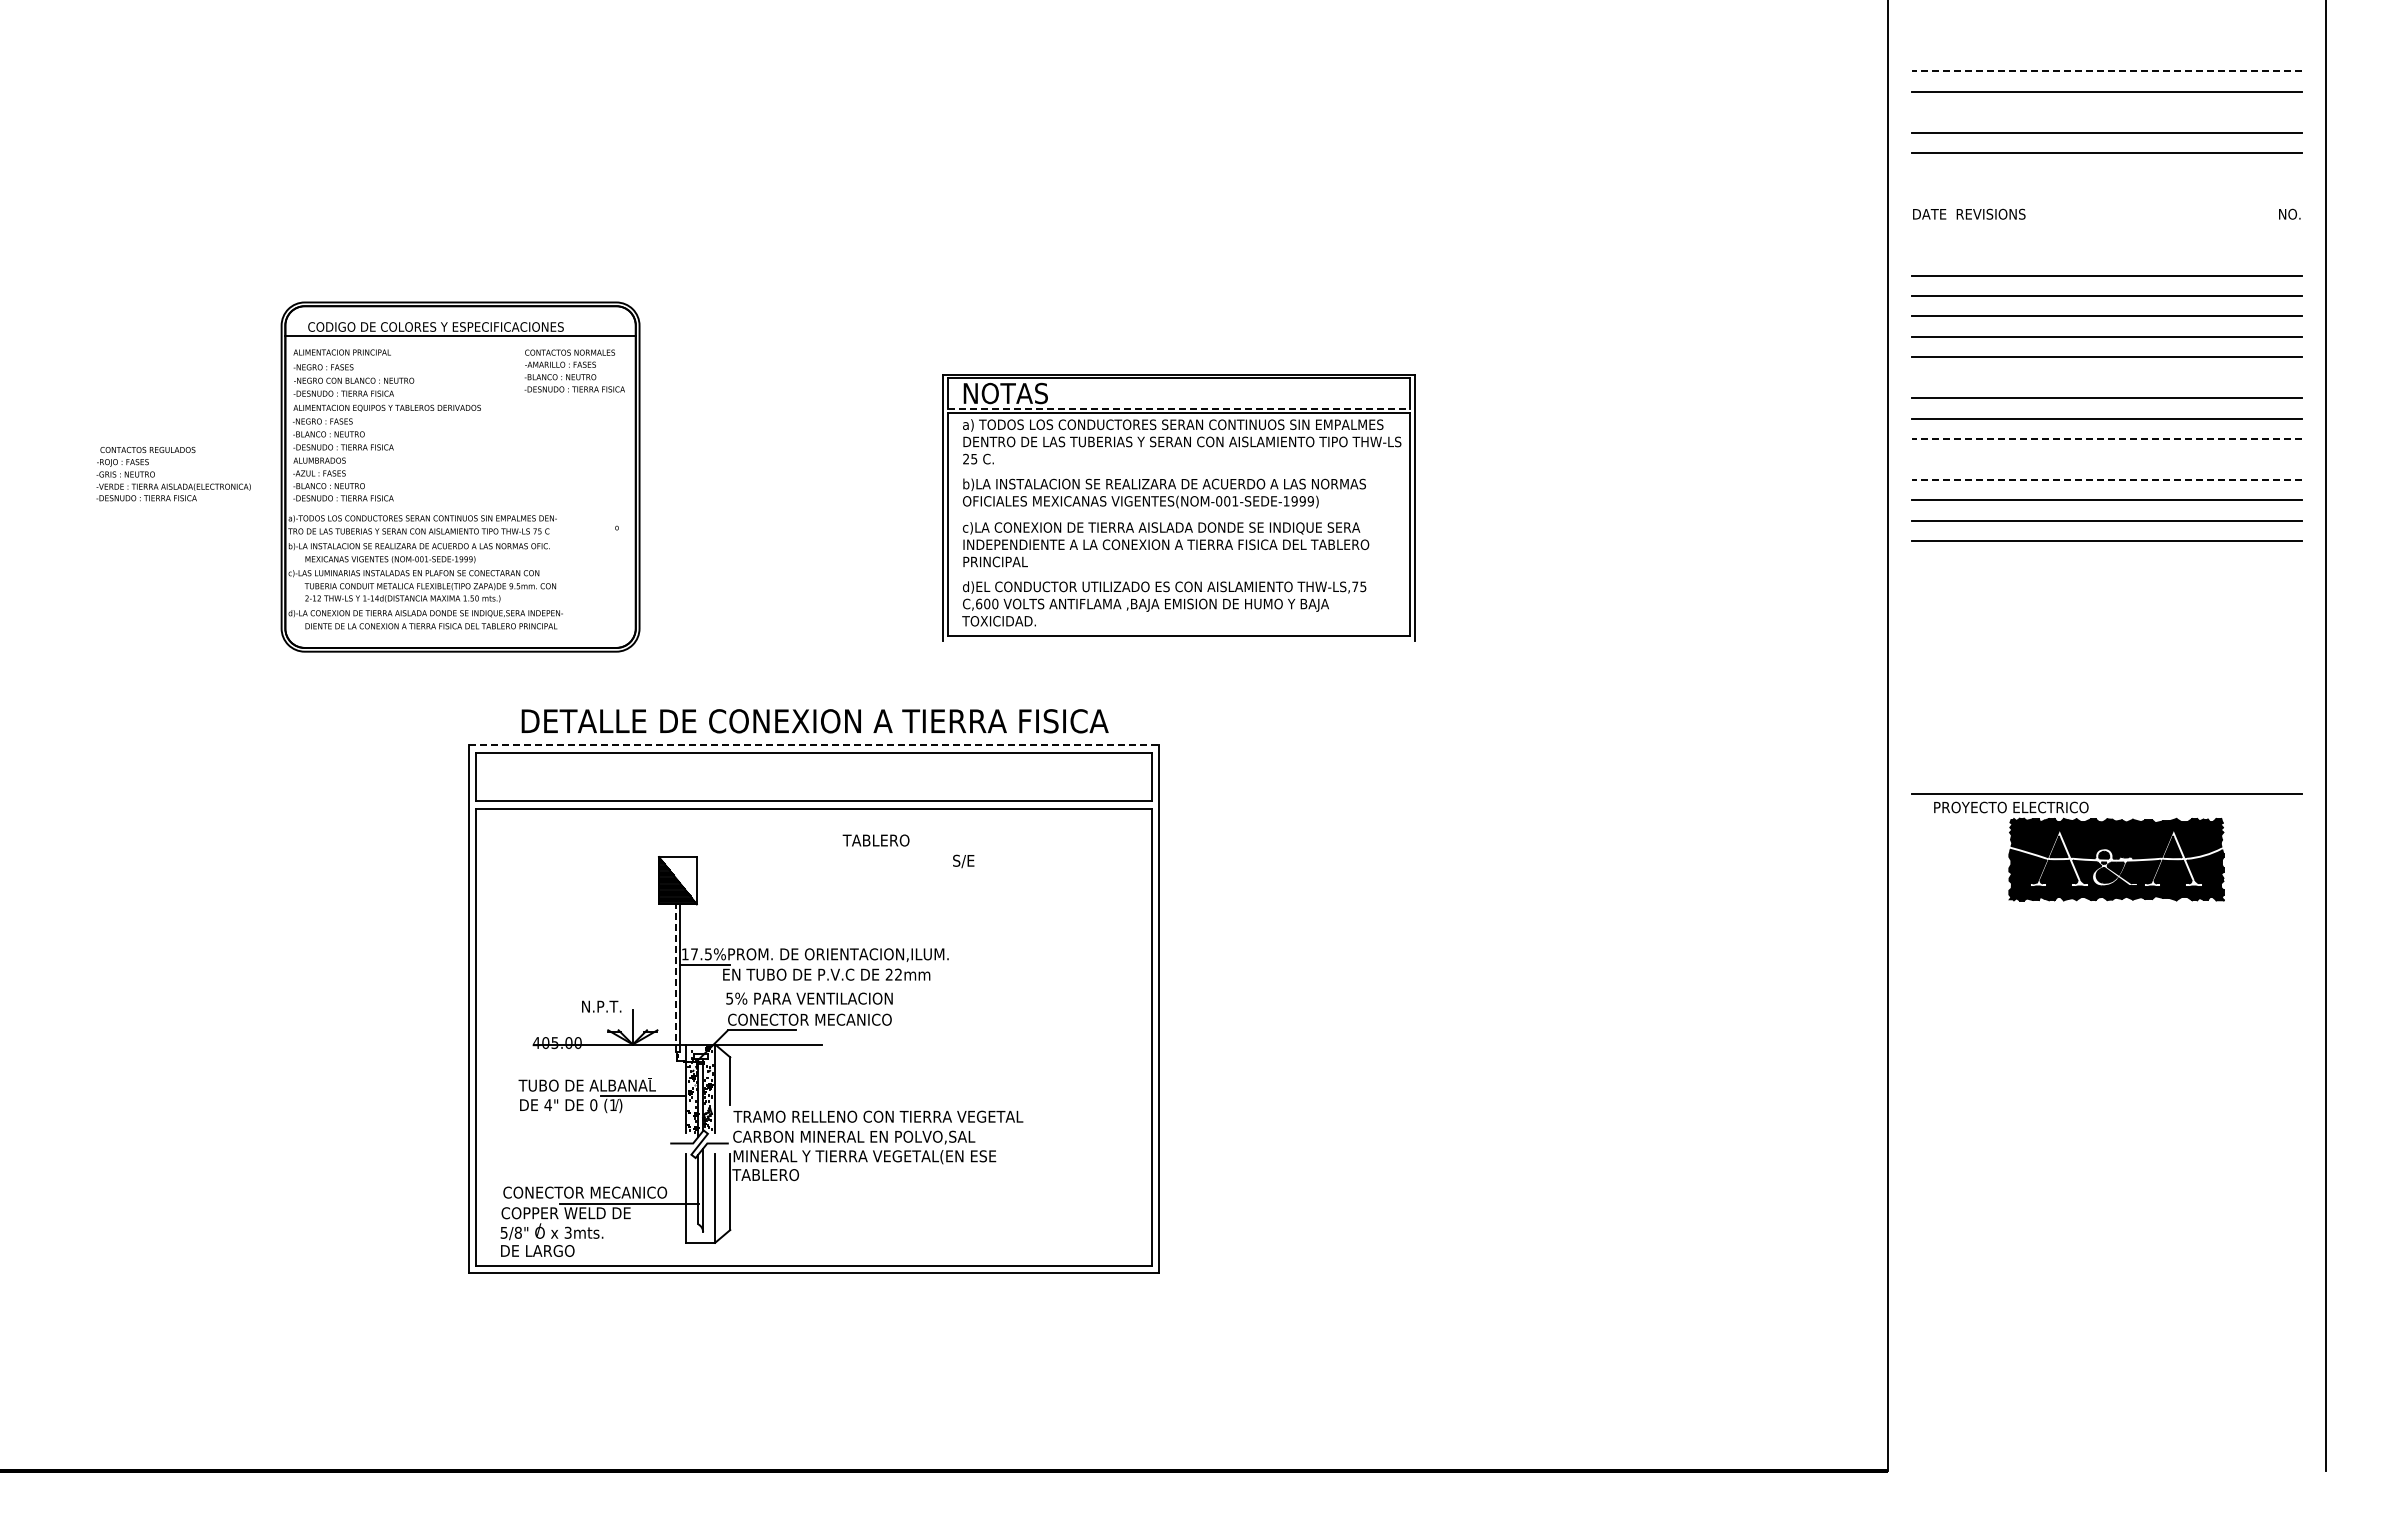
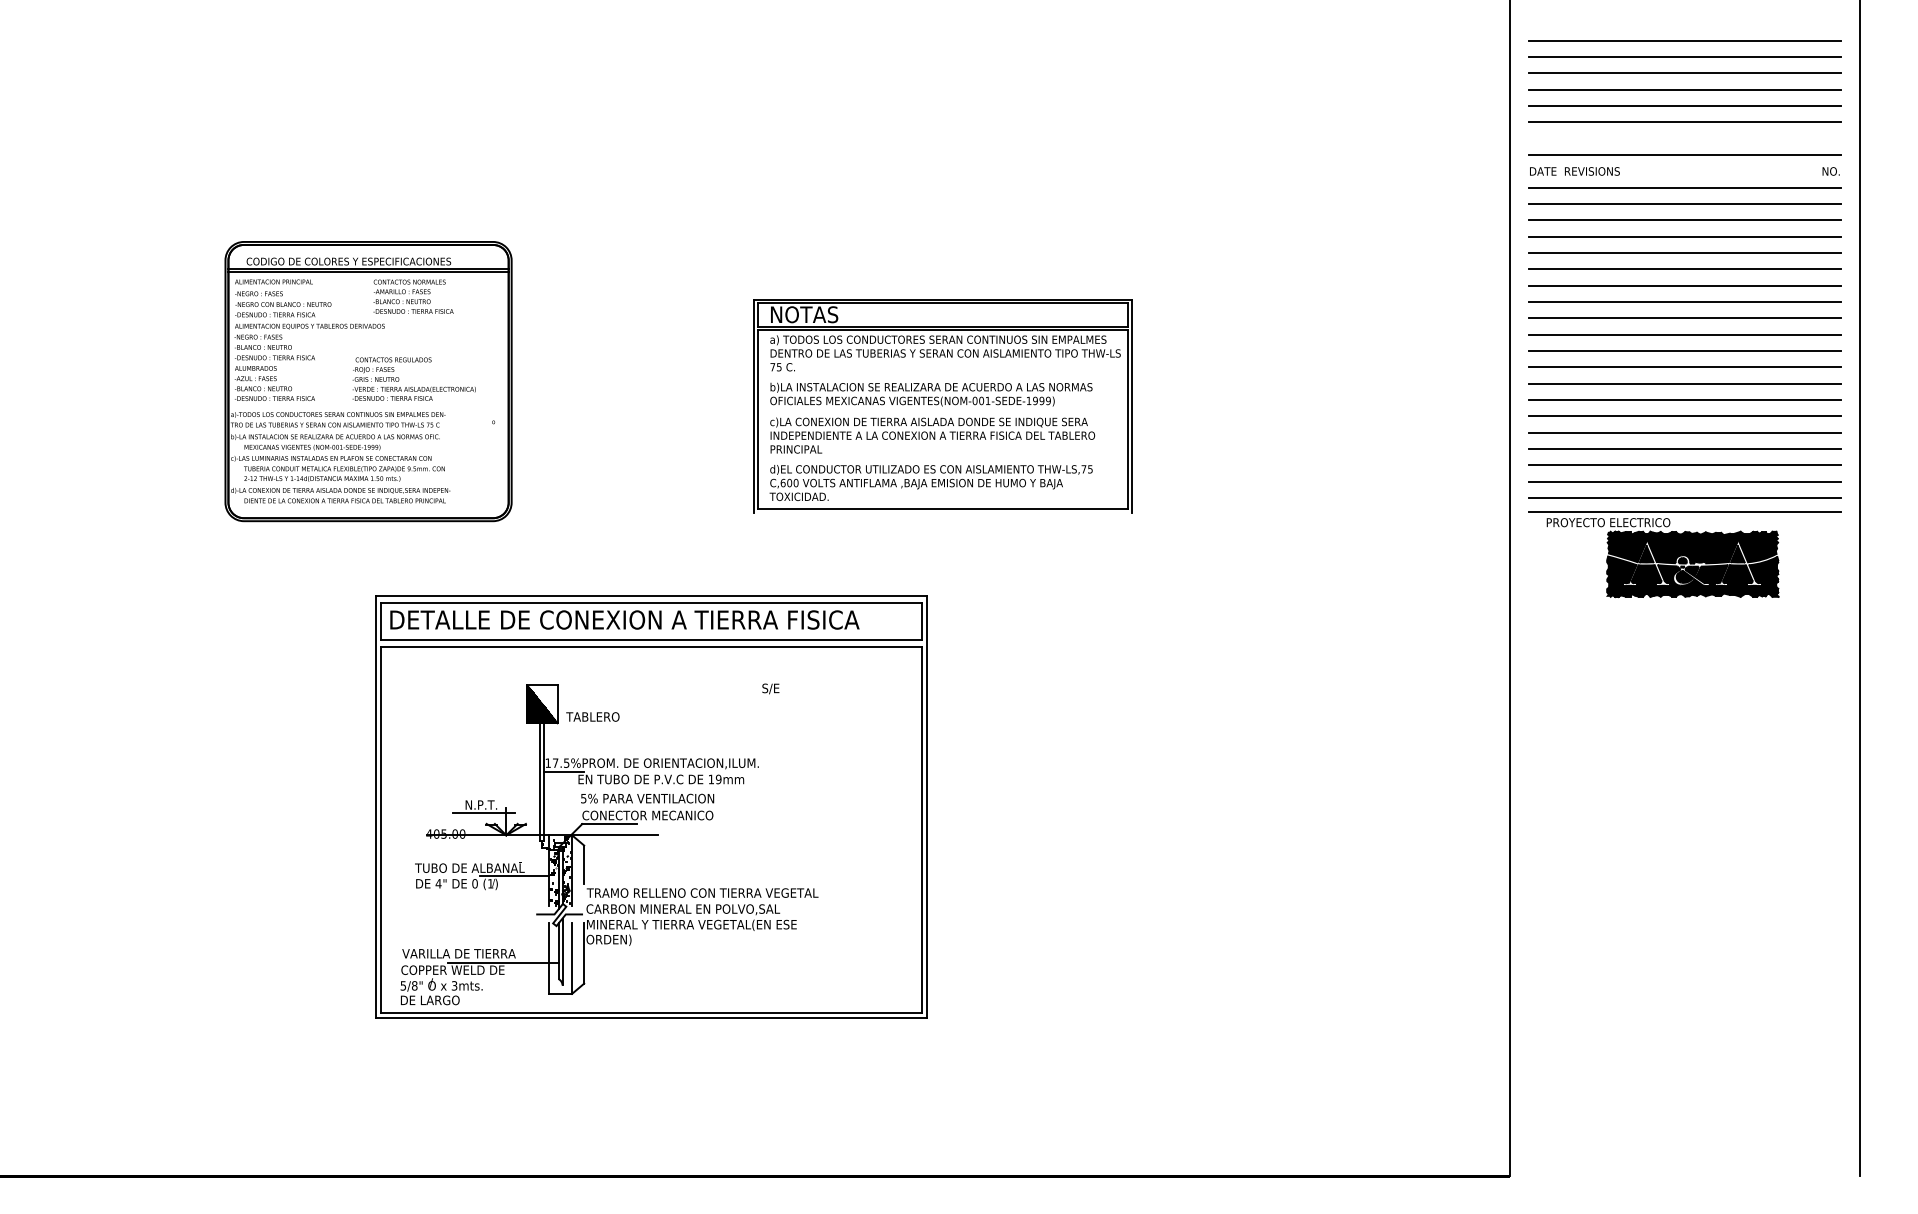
line: (2106, 50) -> (1684, 40), added
line: (2106, 71) -> (1684, 57), dashed -> solid
line: (2106, 112) -> (1684, 90), added
line: (2106, 193) -> (1684, 154), added
line: (2106, 234) -> (1684, 187), added
line: (2106, 255) -> (1684, 204), added
line: (460, 339) -> (368, 271), added
text: (574, 370) -> (413, 296), moved
line: (2106, 377) -> (1684, 301), added
line: (1179, 408) -> (943, 326), dashed -> solid
line: (2106, 438) -> (1684, 350), dashed -> solid
text: (966, 458) -> (773, 366), 25 -> 75
line: (2106, 459) -> (1684, 367), added
text: (173, 474) -> (414, 379), moved
line: (2106, 479) -> (1684, 383), dashed -> solid
line: (2106, 561) -> (1684, 449), added
line: (2106, 581) -> (1684, 465), added
line: (2106, 602) -> (1684, 481), added
line: (2106, 622) -> (1684, 497), added
text: (814, 721) -> (624, 620), moved
line: (814, 745) -> (651, 596), dashed -> solid
text: (875, 840) -> (592, 716), moved
part: (2106, 847) -> (1684, 554), moved
text: (893, 974) -> (714, 779), 22mm -> 19mm
line: (675, 978) -> (540, 782), dashed -> solid
line: (604, 1016) -> (483, 812), added
text: (765, 1175) -> (612, 940), TABLERO -> ORDEN)
text: (584, 1192) -> (467, 953), CONECTOR MECANICO -> VARILLA DE TIERRA

